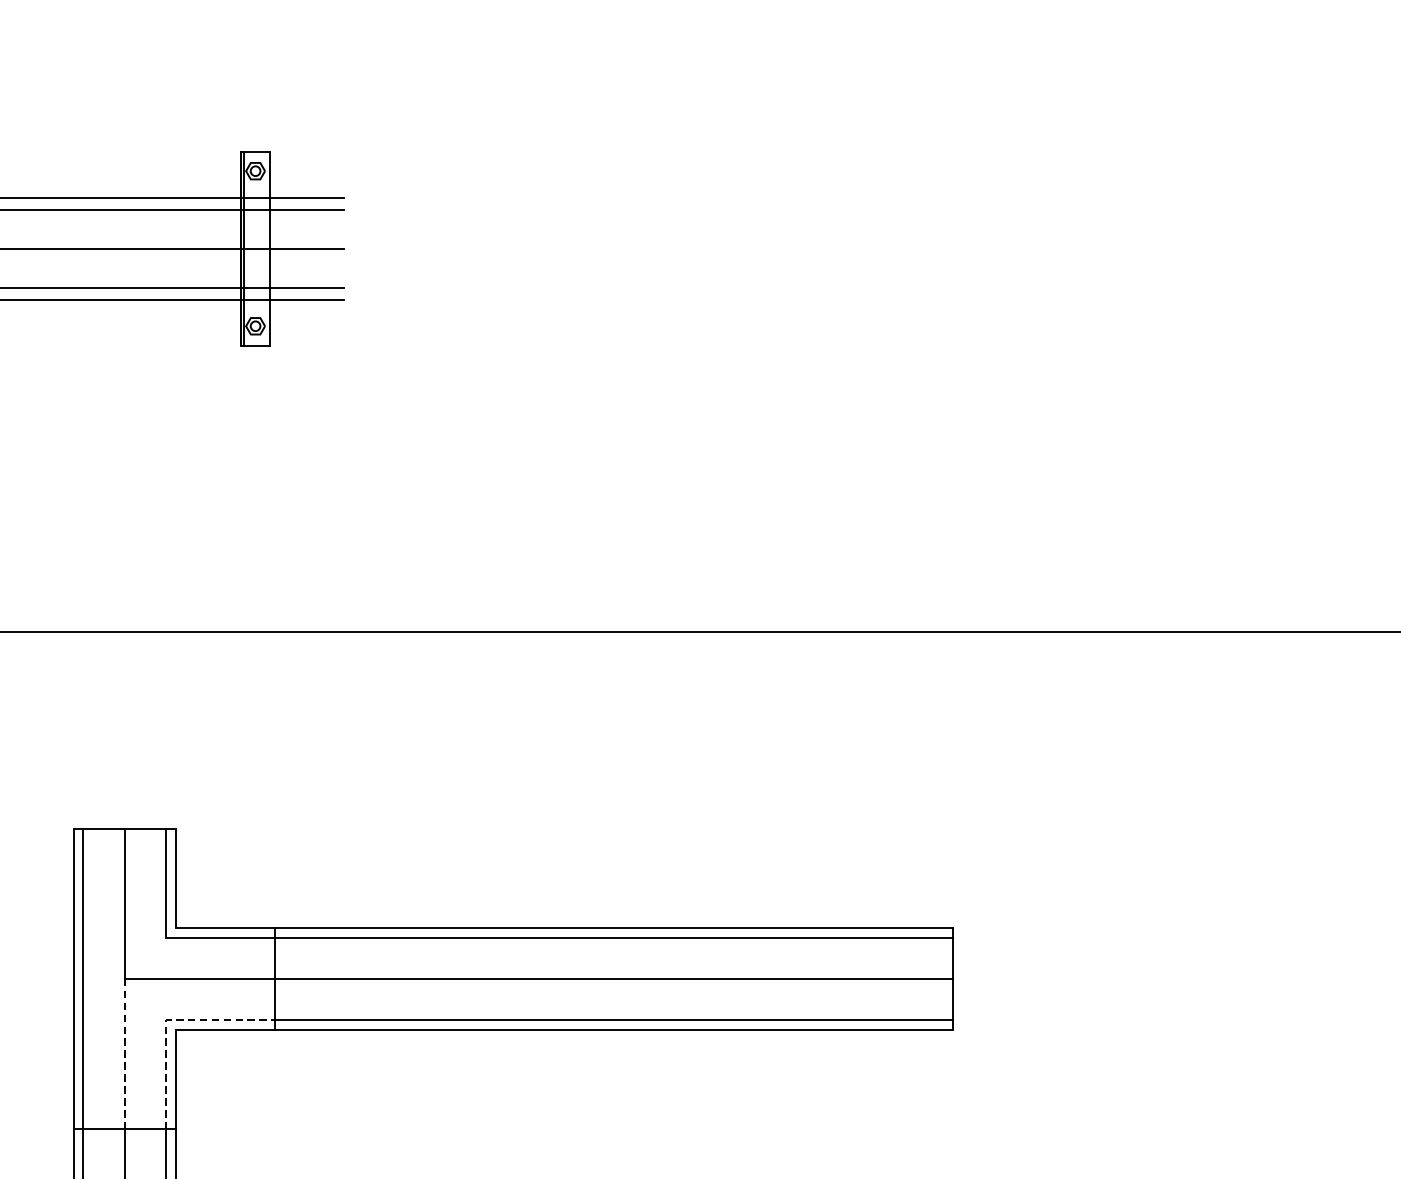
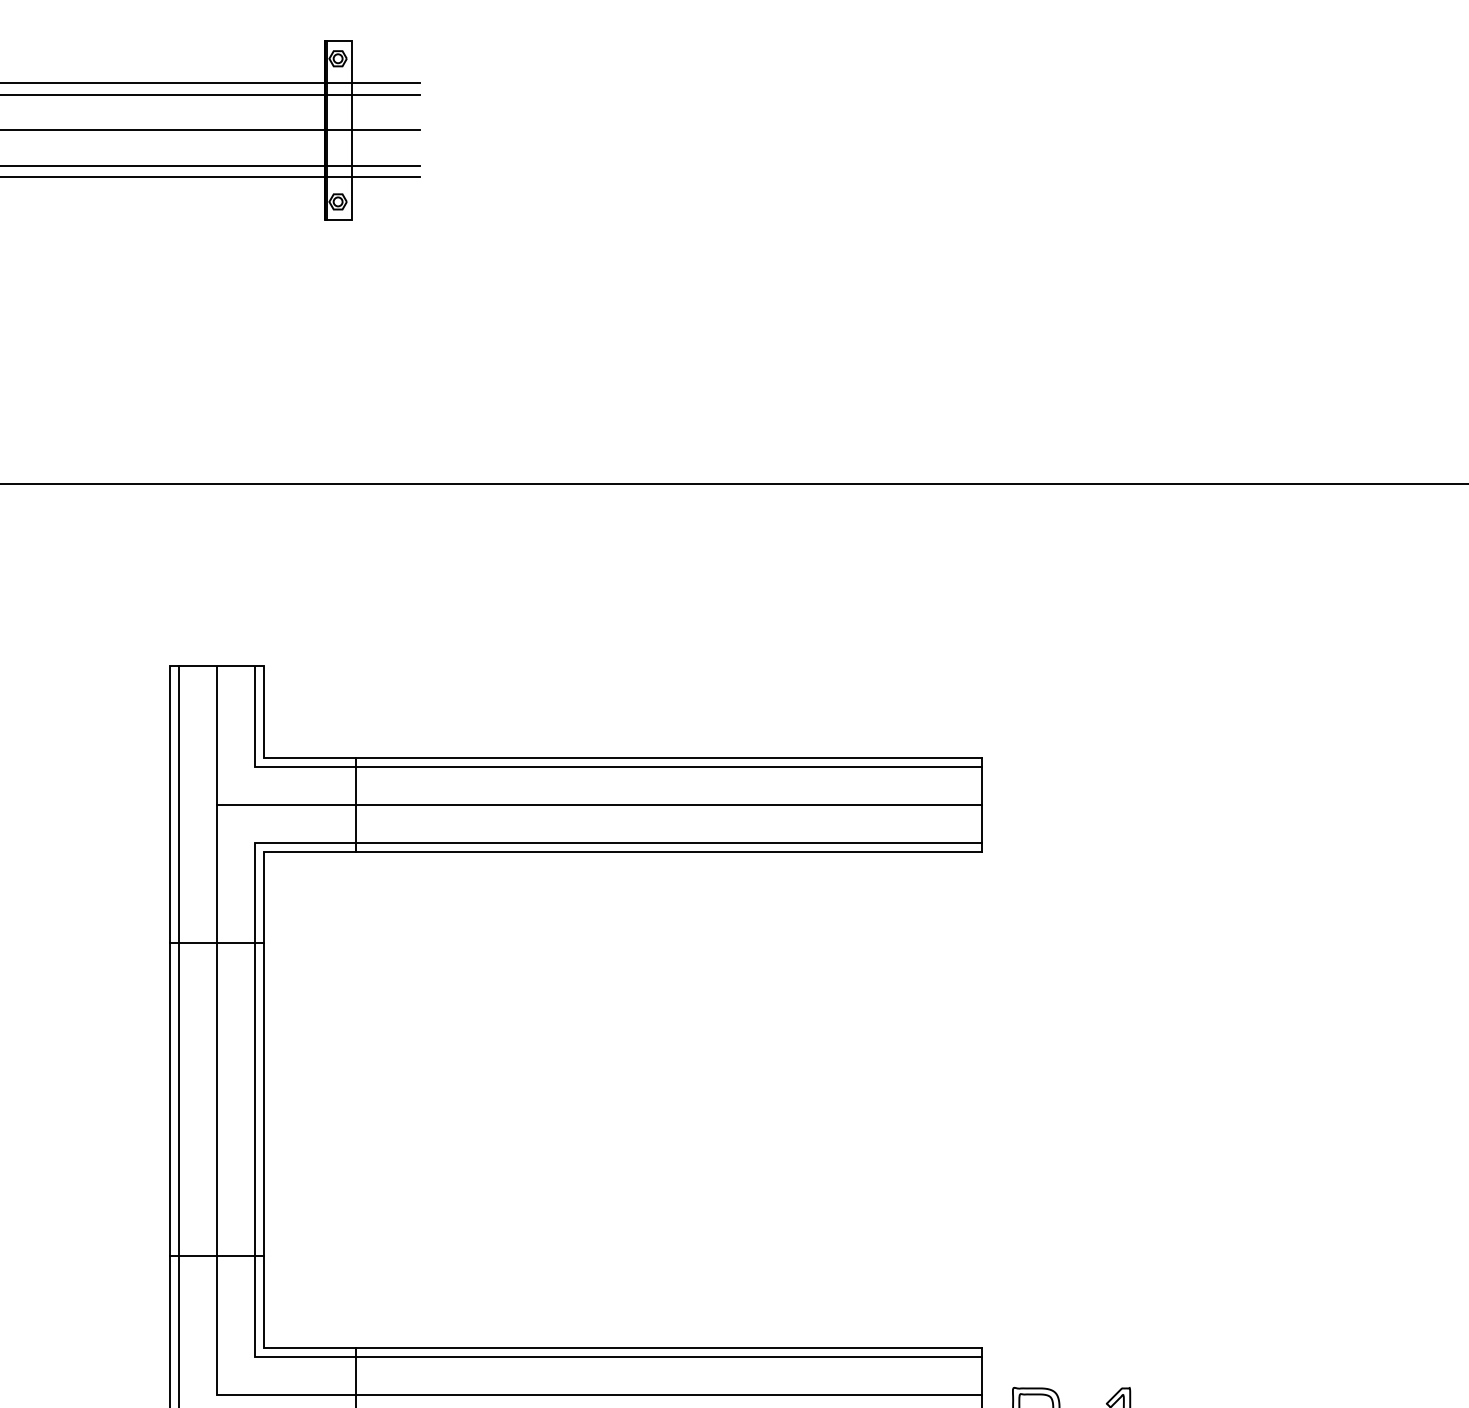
line: (166, 1020) -> (255, 842), dashed -> solid
line: (124, 1053) -> (217, 873), dashed -> solid

